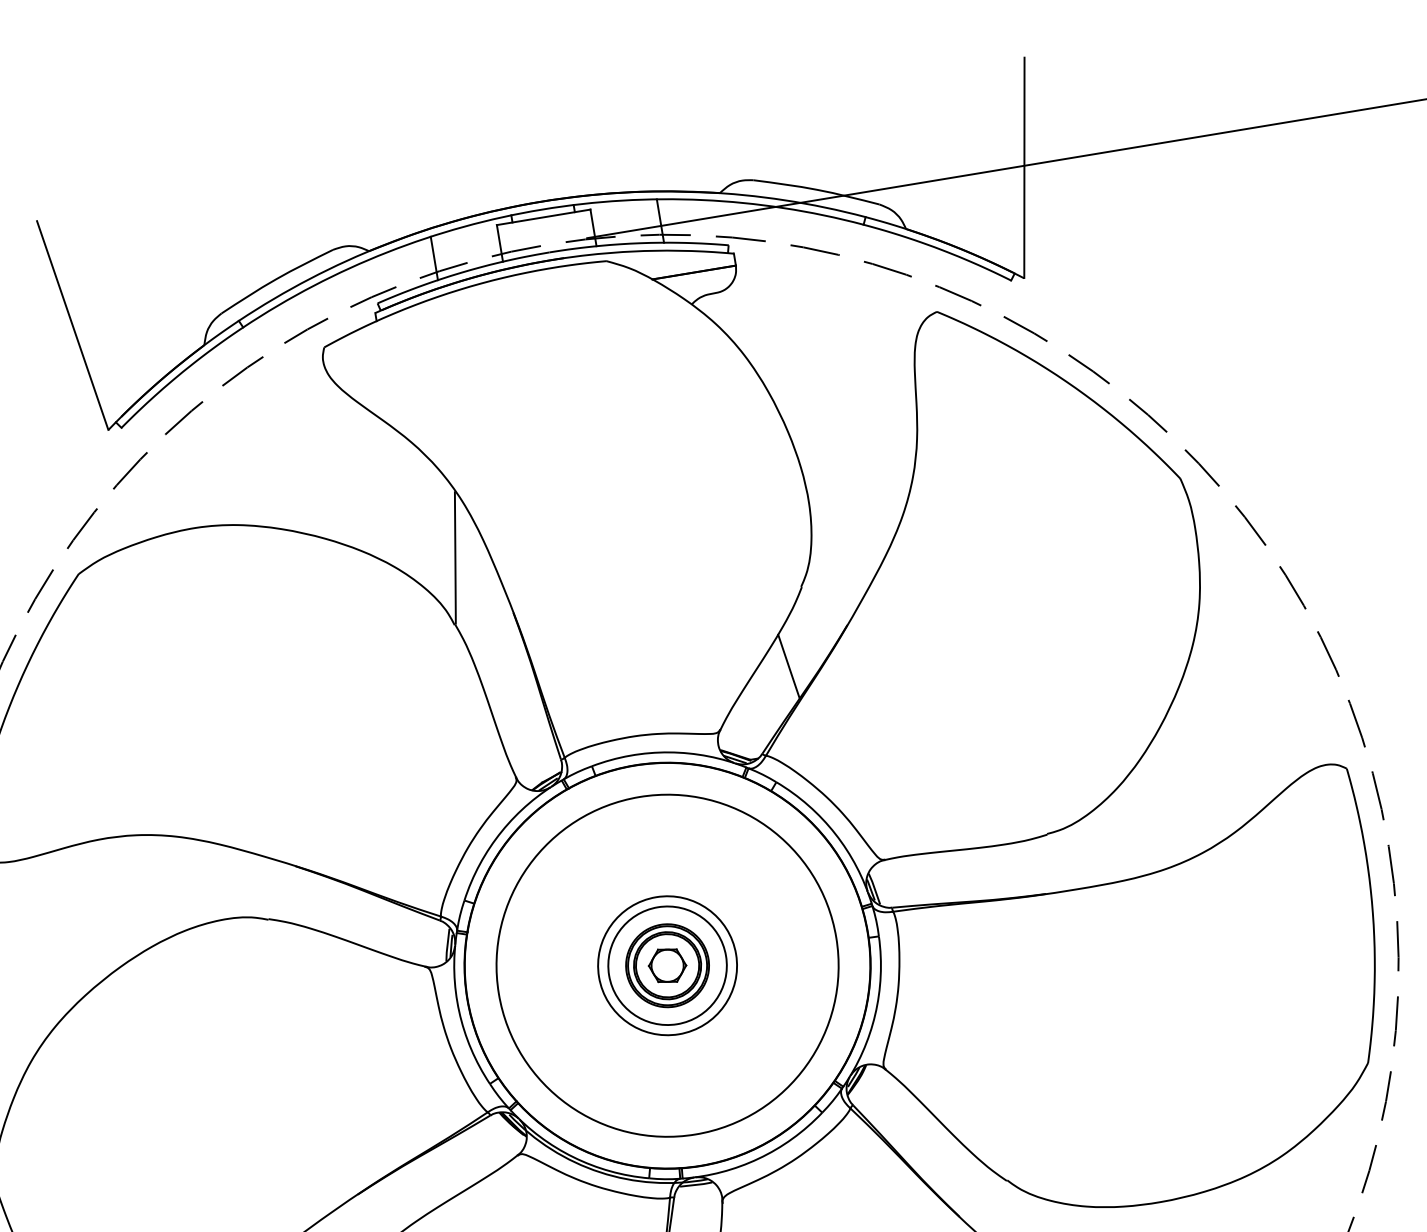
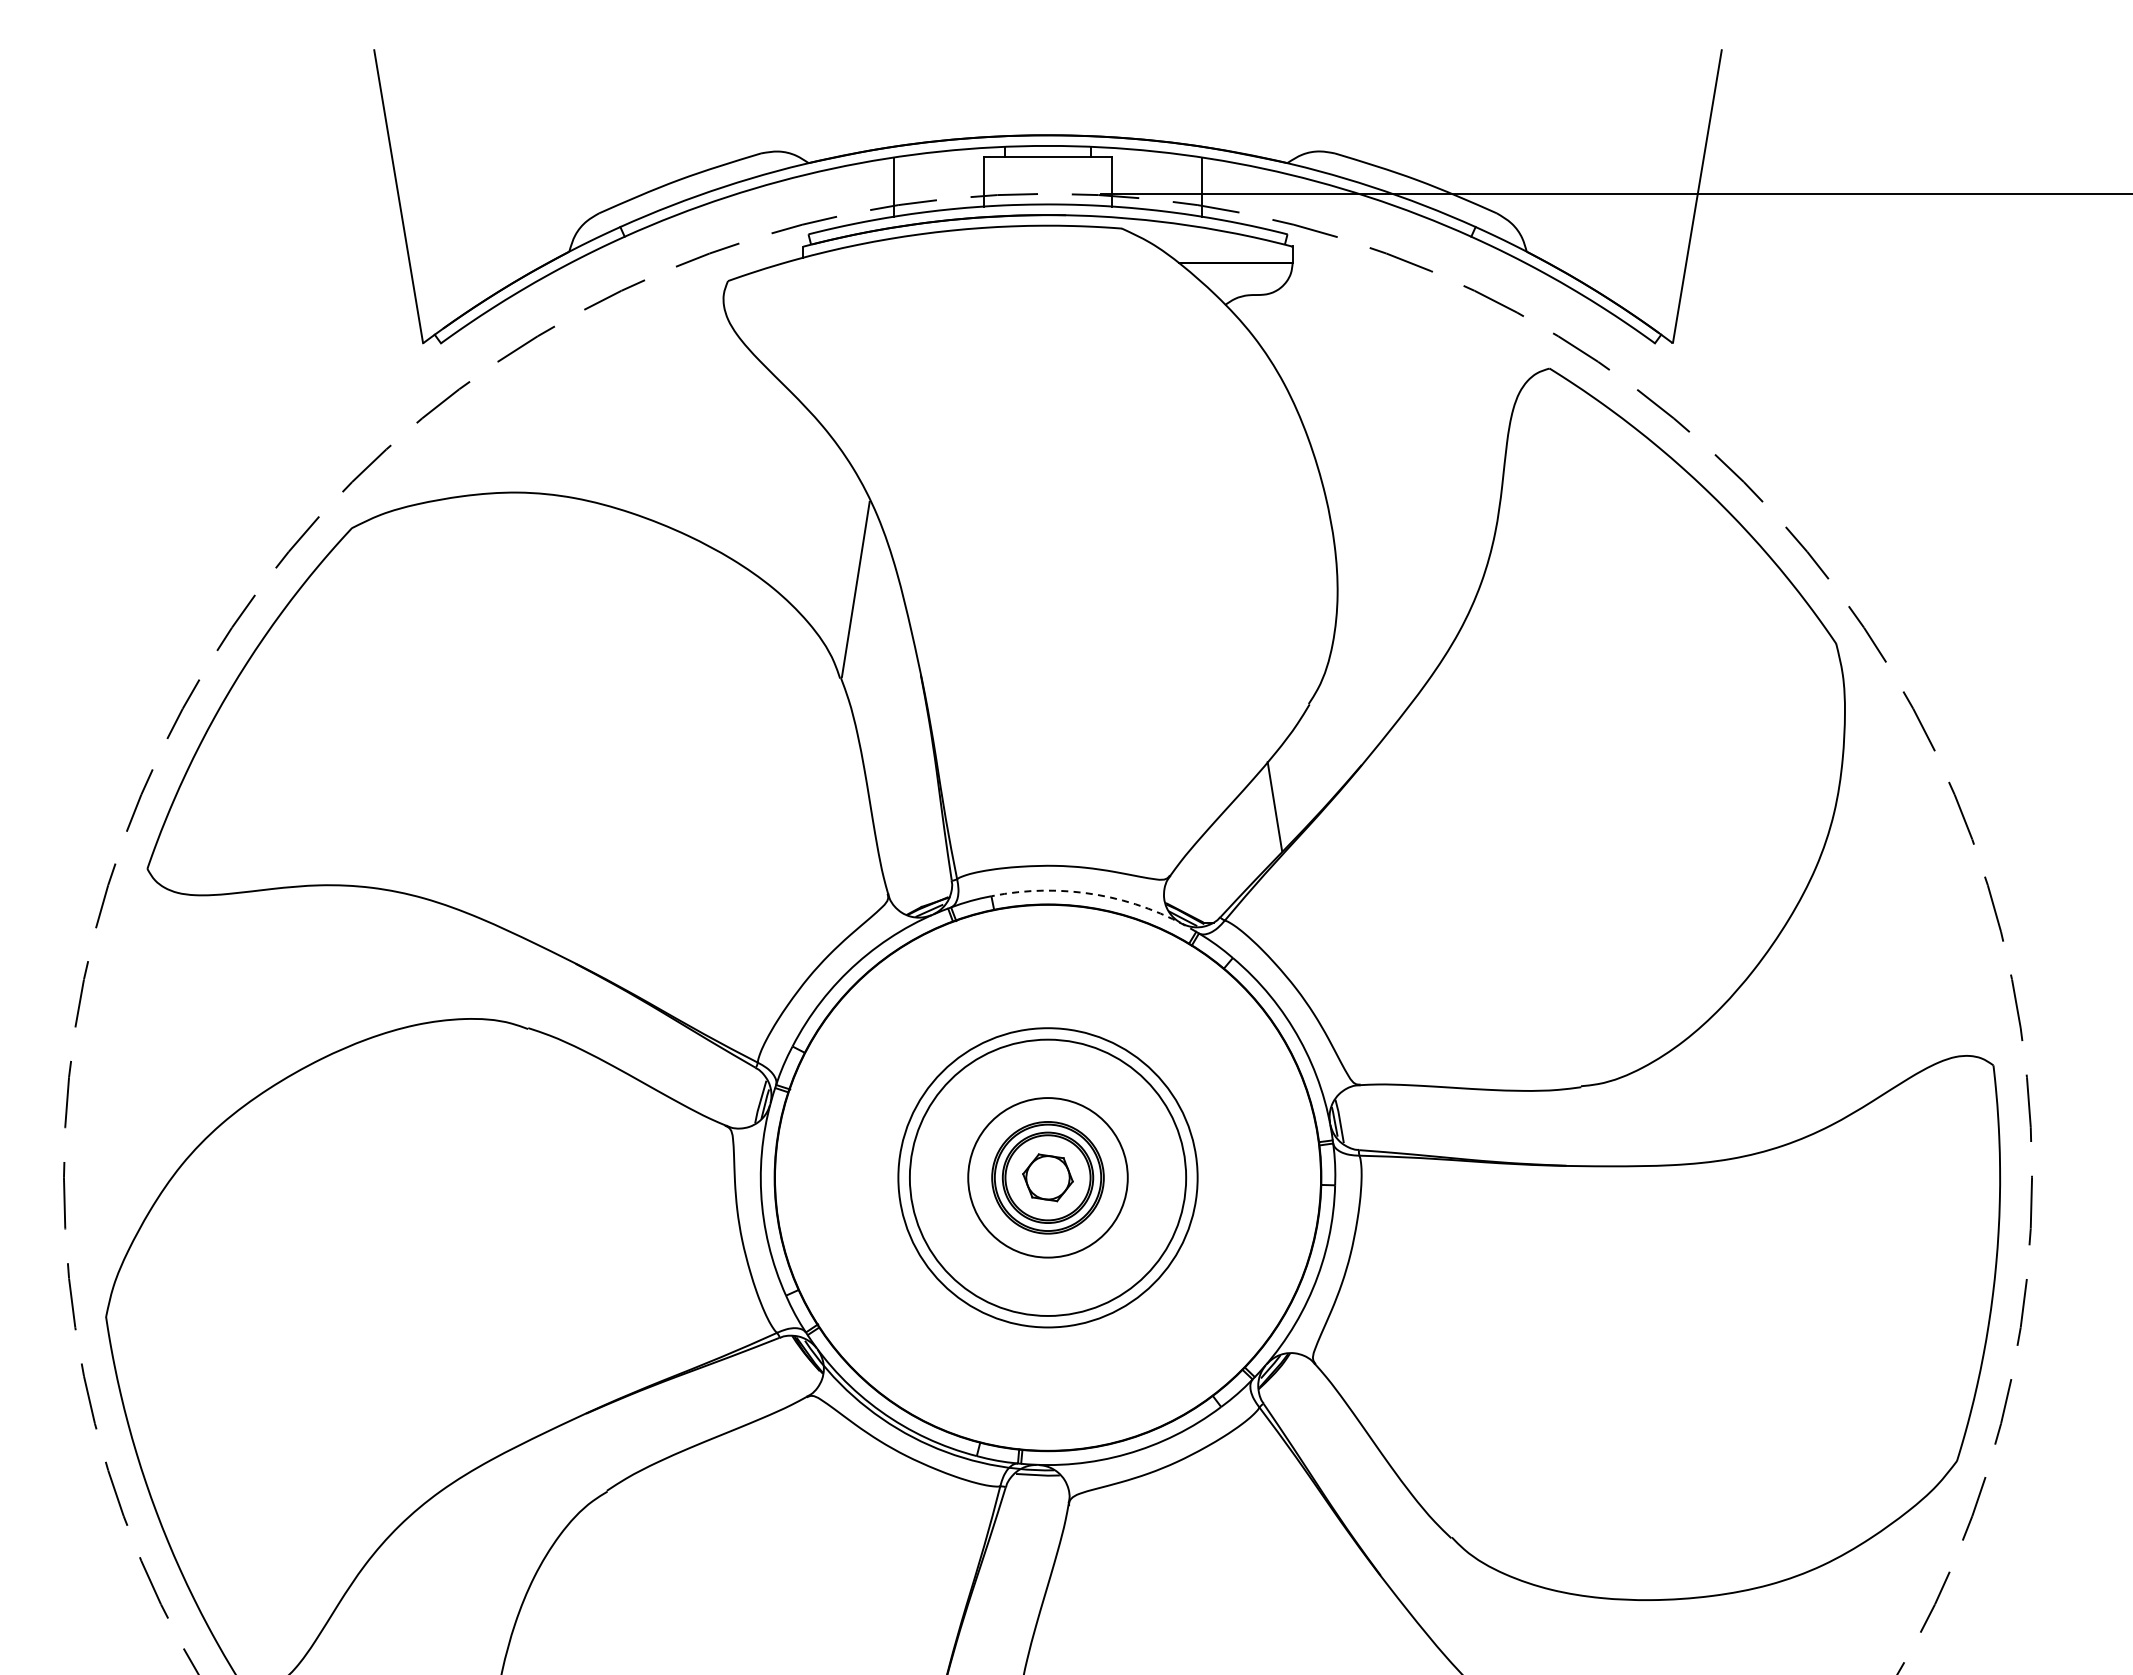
arc: (669, 752) -> (1097, 894), solid -> dashed
circle: (667, 965) -> (1047, 1177), size x0.6
circle: (667, 965) -> (1047, 1177), size x1.6

